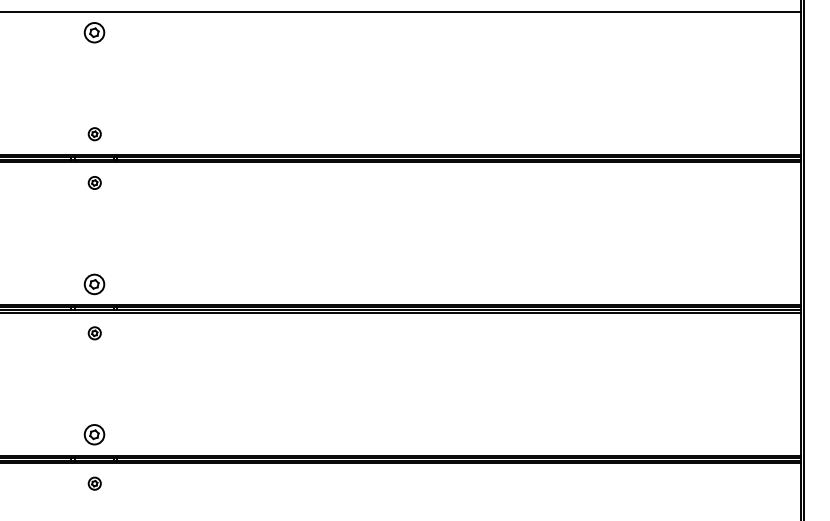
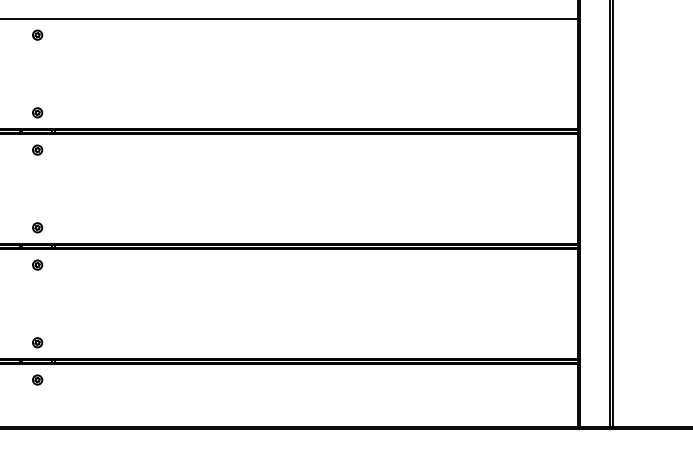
part: (94, 31) -> (37, 34), size x0.62
part: (94, 284) -> (37, 227), size x0.62
part: (94, 434) -> (37, 342), size x0.62

